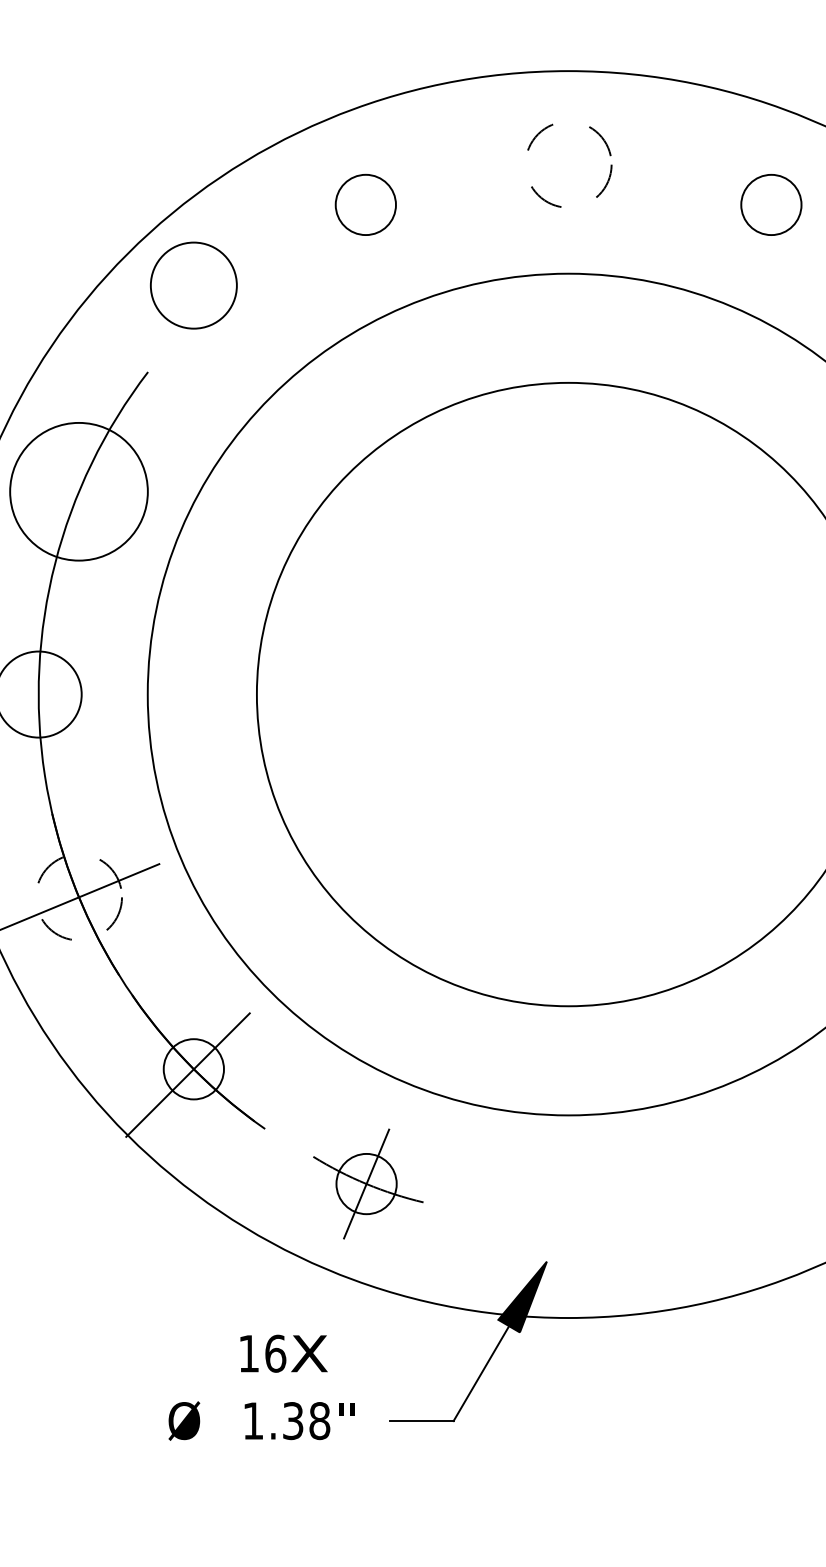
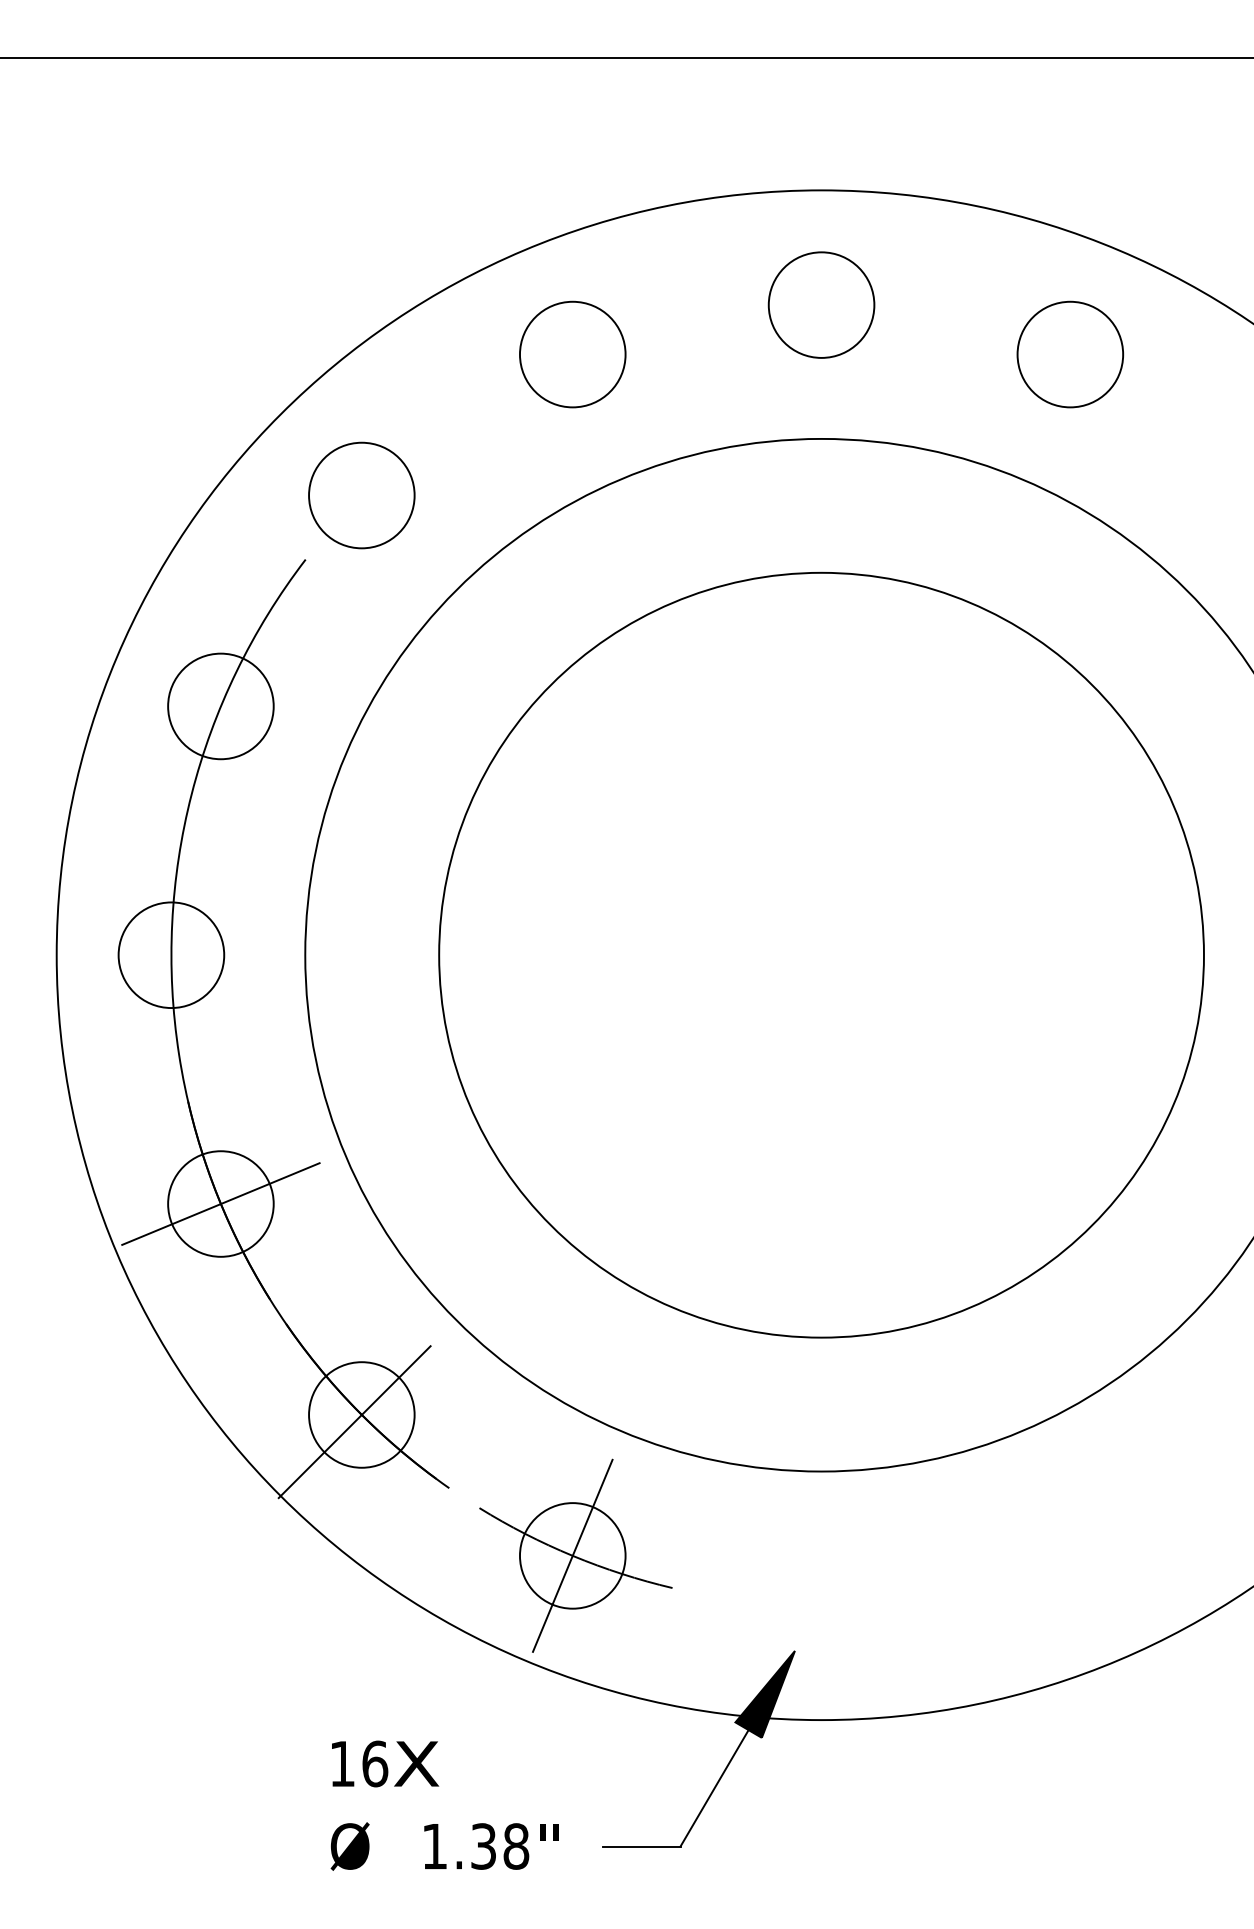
circle: (568, 164) -> (821, 304), dashed -> solid
circle: (365, 204) -> (572, 354), size x1.43
circle: (771, 204) -> (1070, 354), size x1.43
circle: (193, 285) -> (361, 495), moved
circle: (78, 491) -> (220, 706), size x0.62
circle: (78, 896) -> (220, 1203), dashed -> solid
circle: (193, 1068) -> (361, 1414), size x1.43
part: (368, 1183) -> (575, 1555), size x1.43
text: (284, 1353) -> (385, 1763), moved

